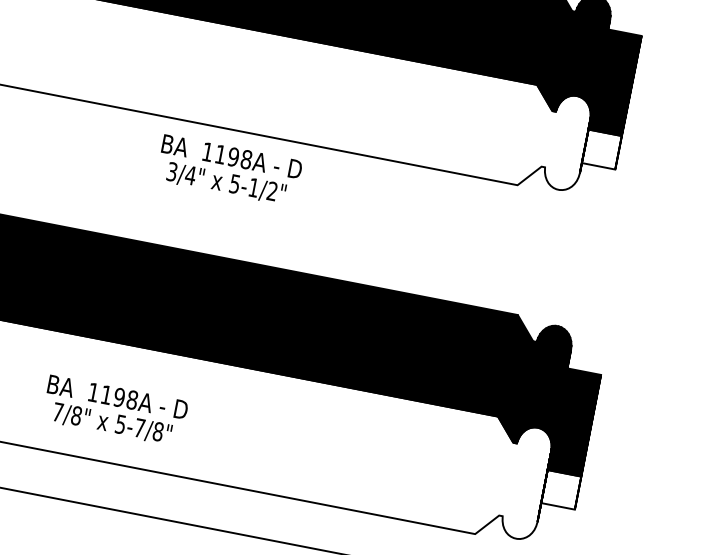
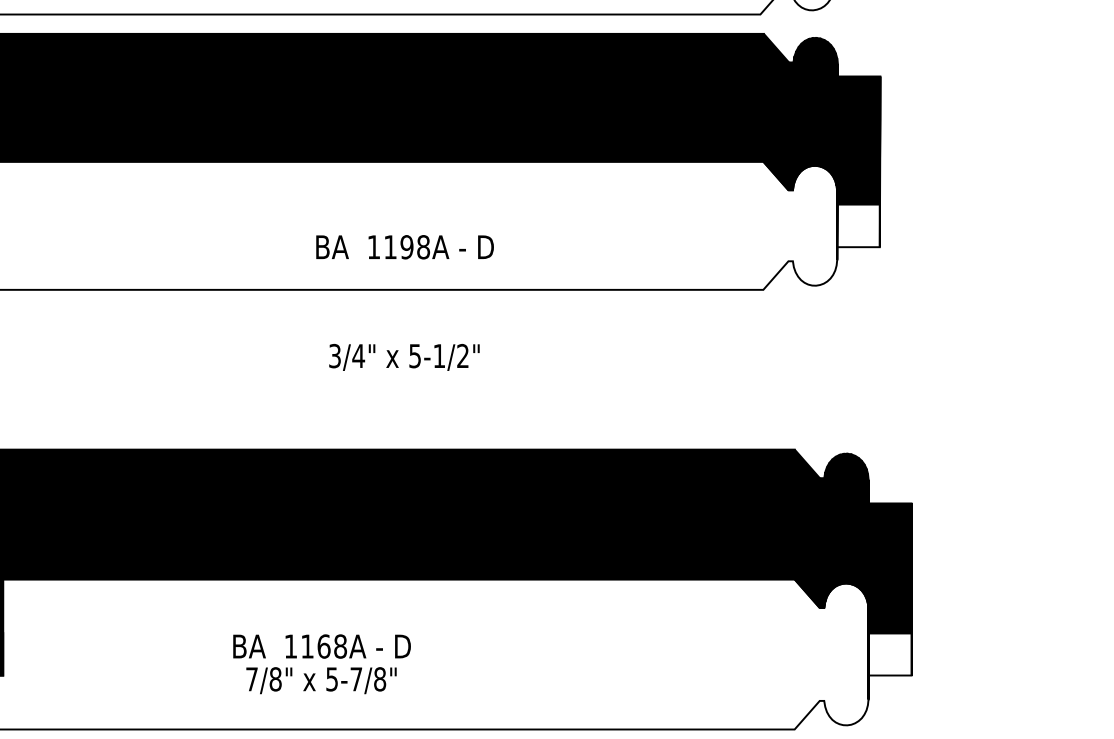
text: (231, 156) -> (404, 247), moved
text: (119, 397) -> (323, 646), 1198A -> 1168A

